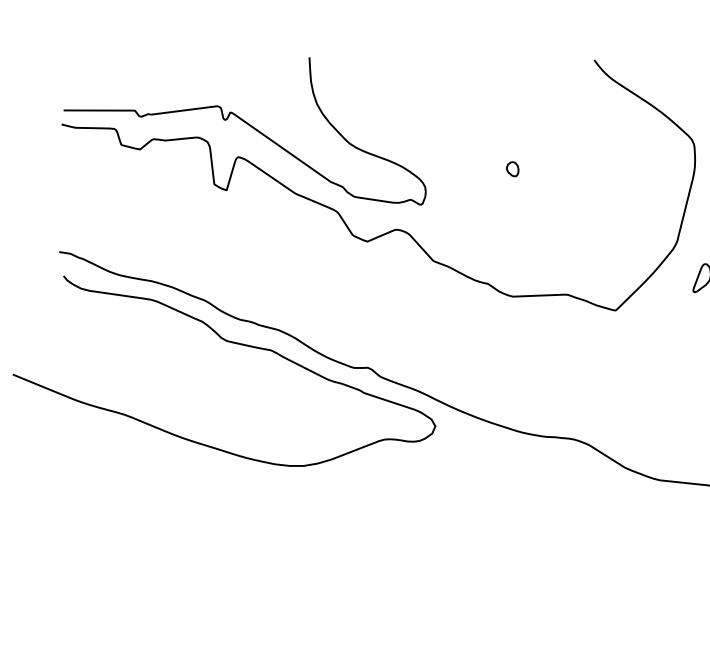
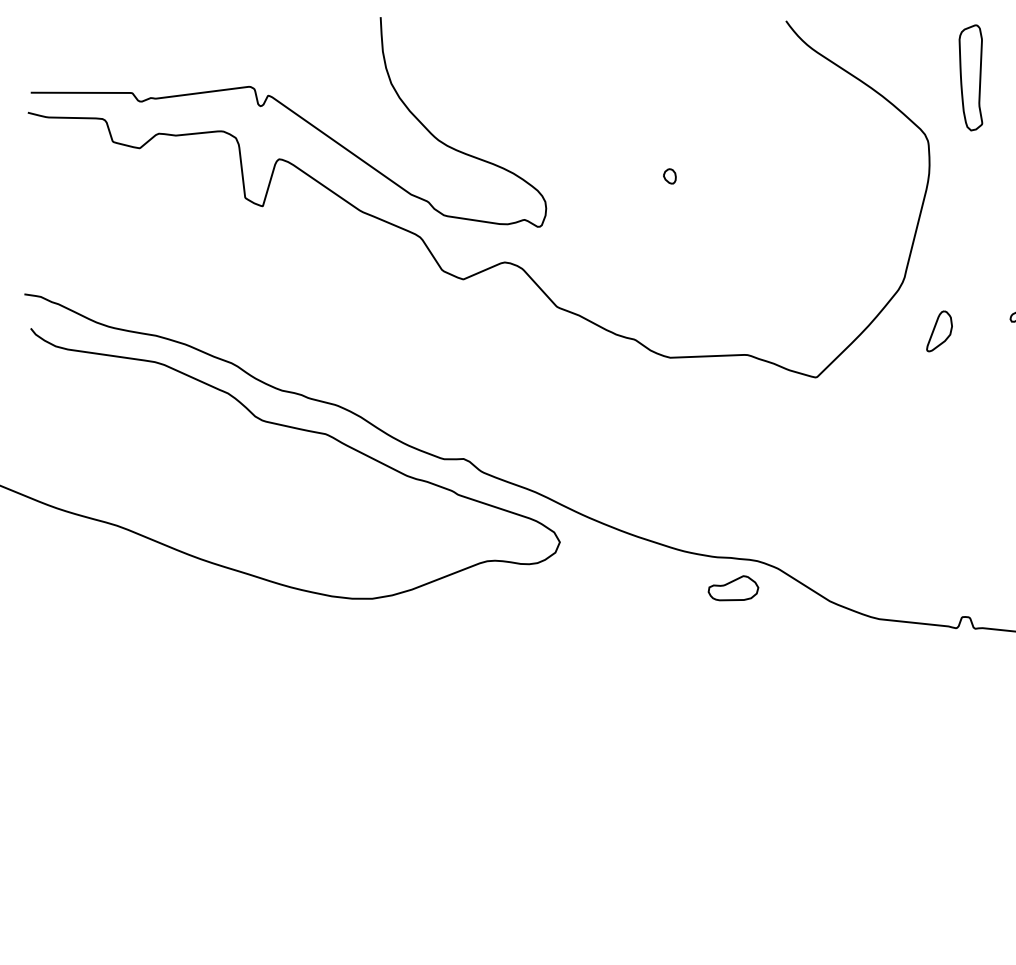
part: (512, 169) -> (669, 176), size x0.71
part: (557, 458) -> (733, 588), added

